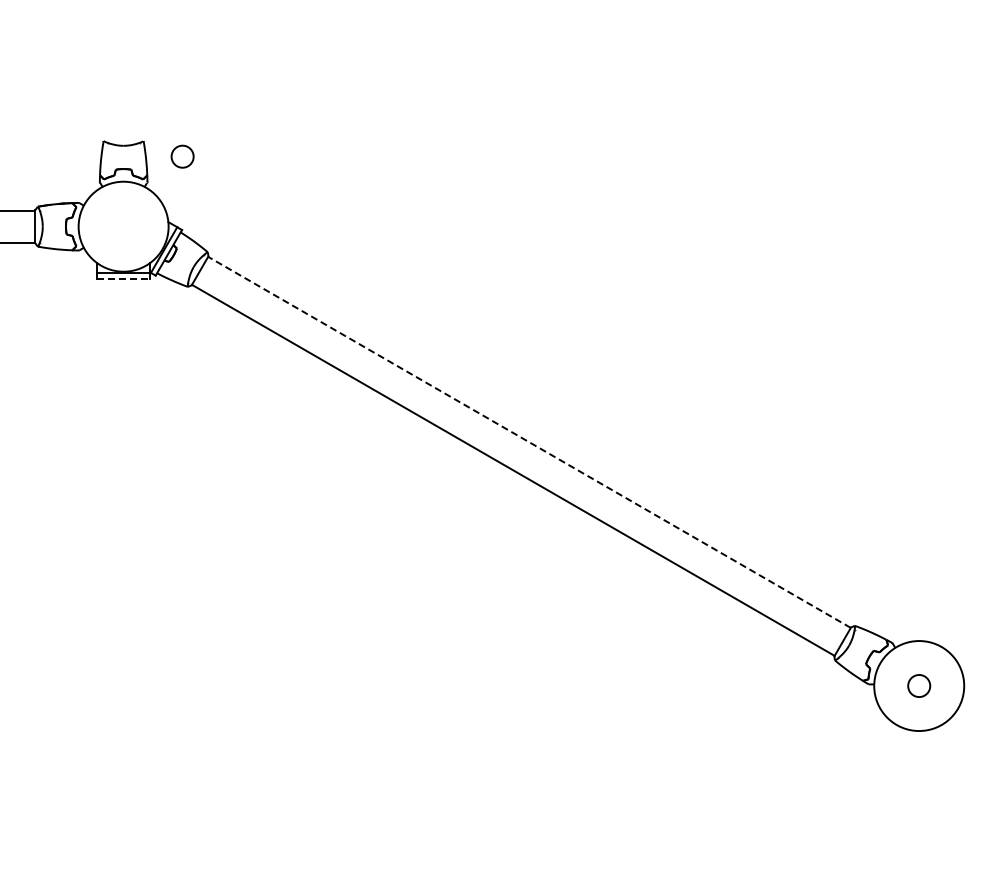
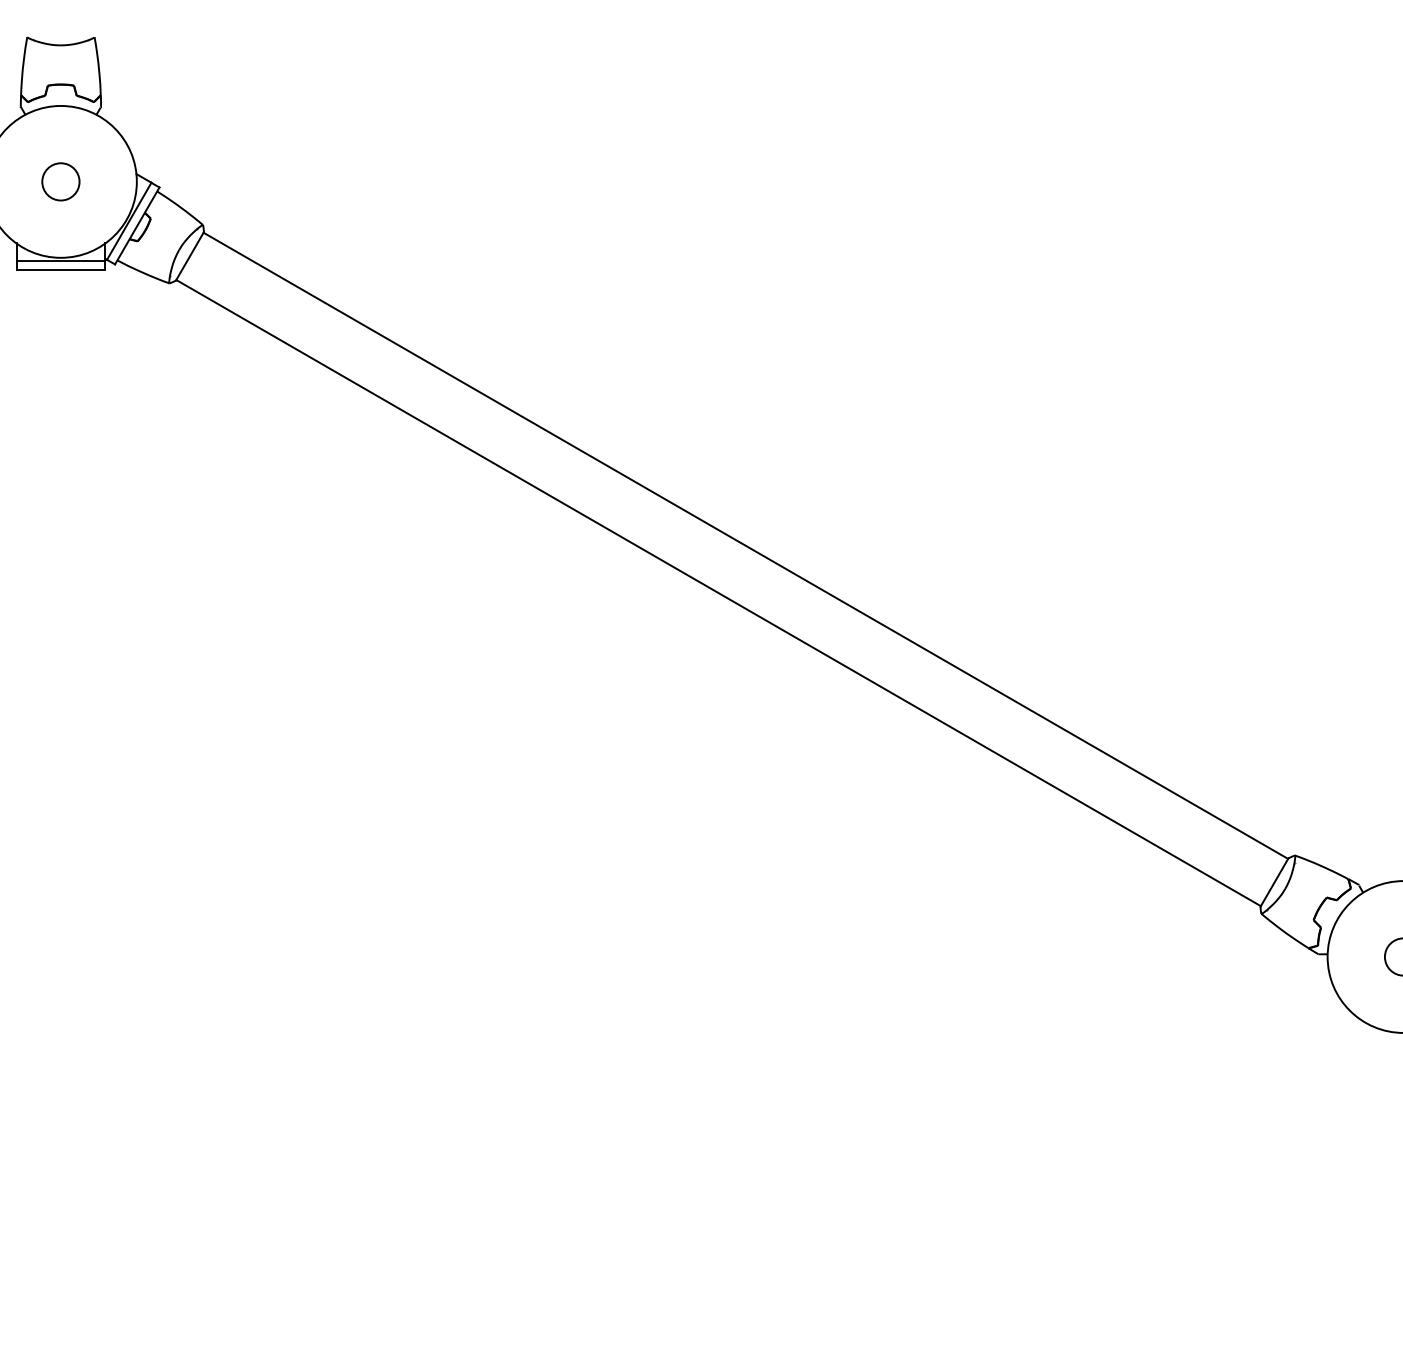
circle: (182, 156) -> (60, 181), moved
line: (124, 278) -> (62, 269), dashed -> solid
line: (529, 442) -> (745, 546), dashed -> solid

